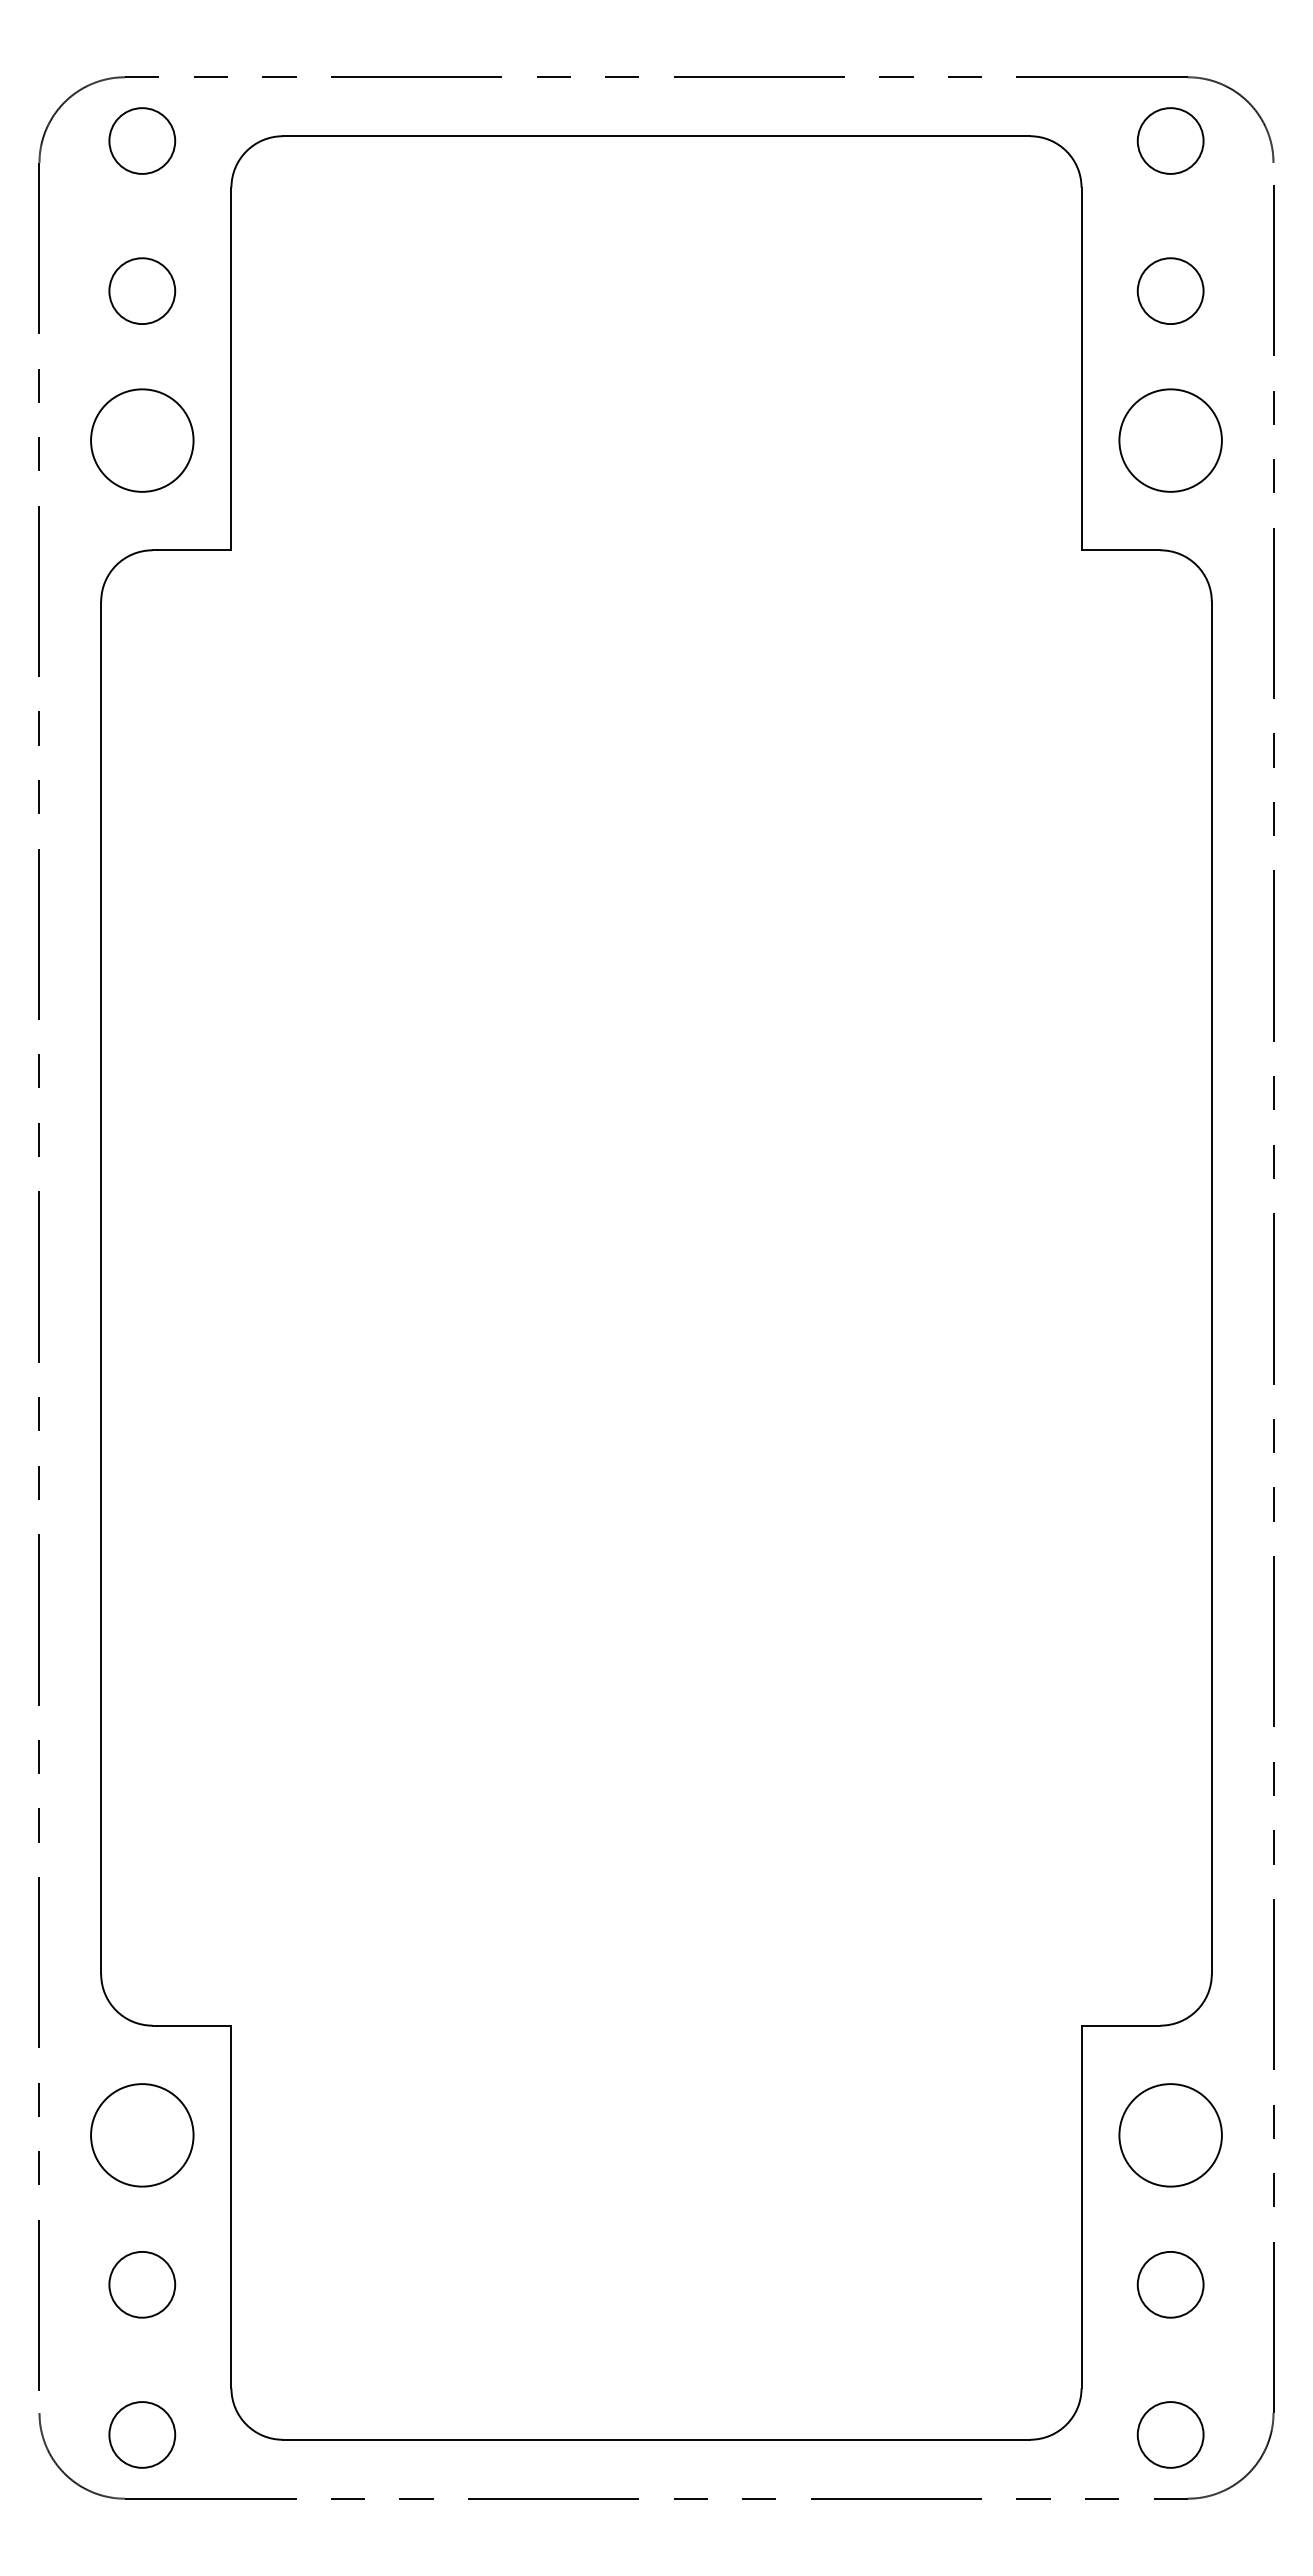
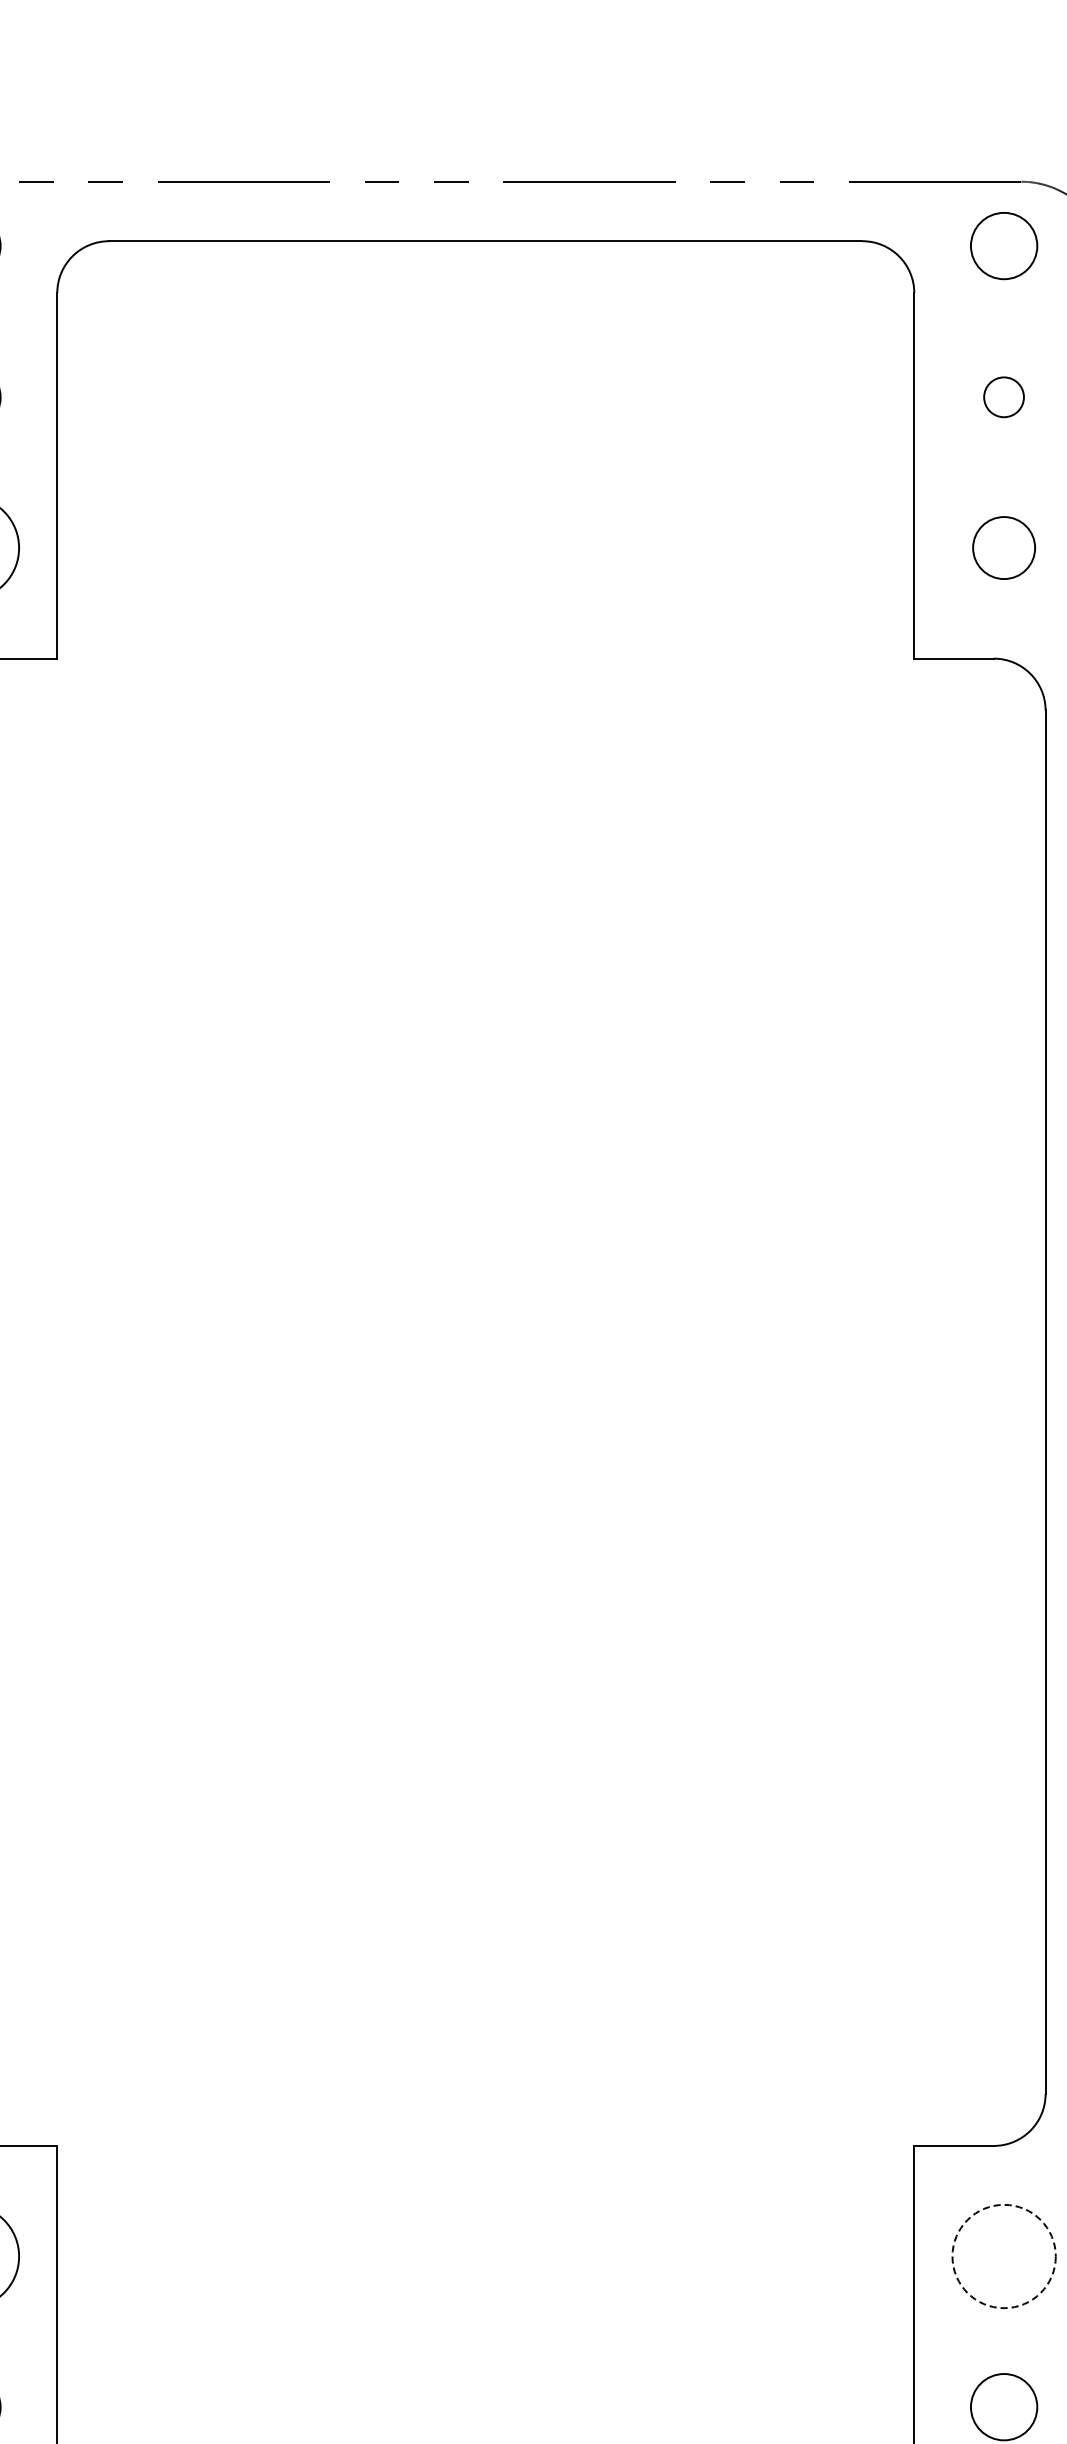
circle: (1170, 290) -> (1003, 396), size x0.6
circle: (1170, 440) -> (1003, 547), size x0.6
circle: (1170, 2135) -> (1003, 2256), solid -> dashed

